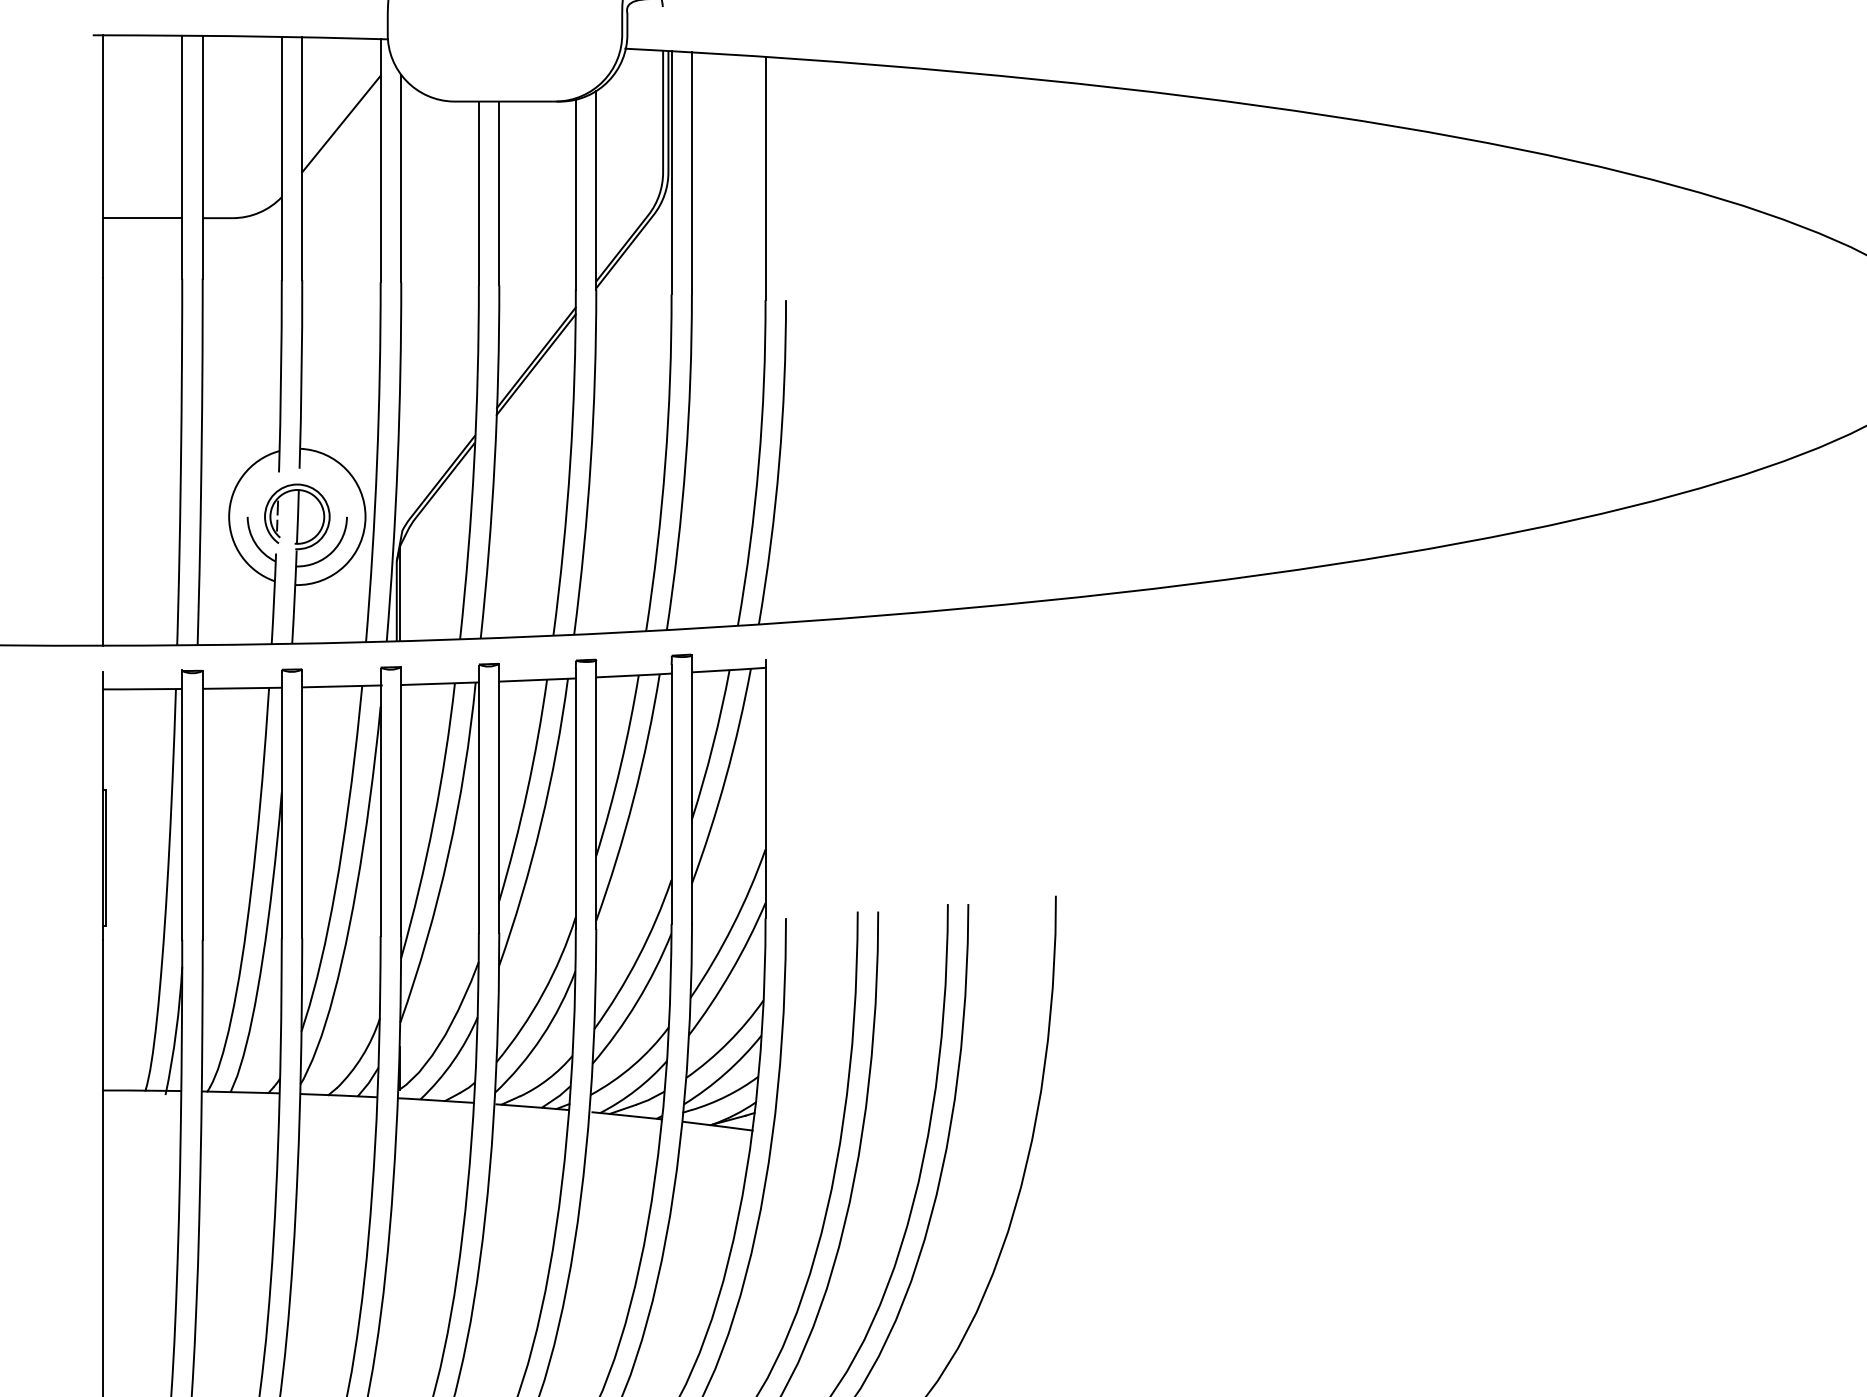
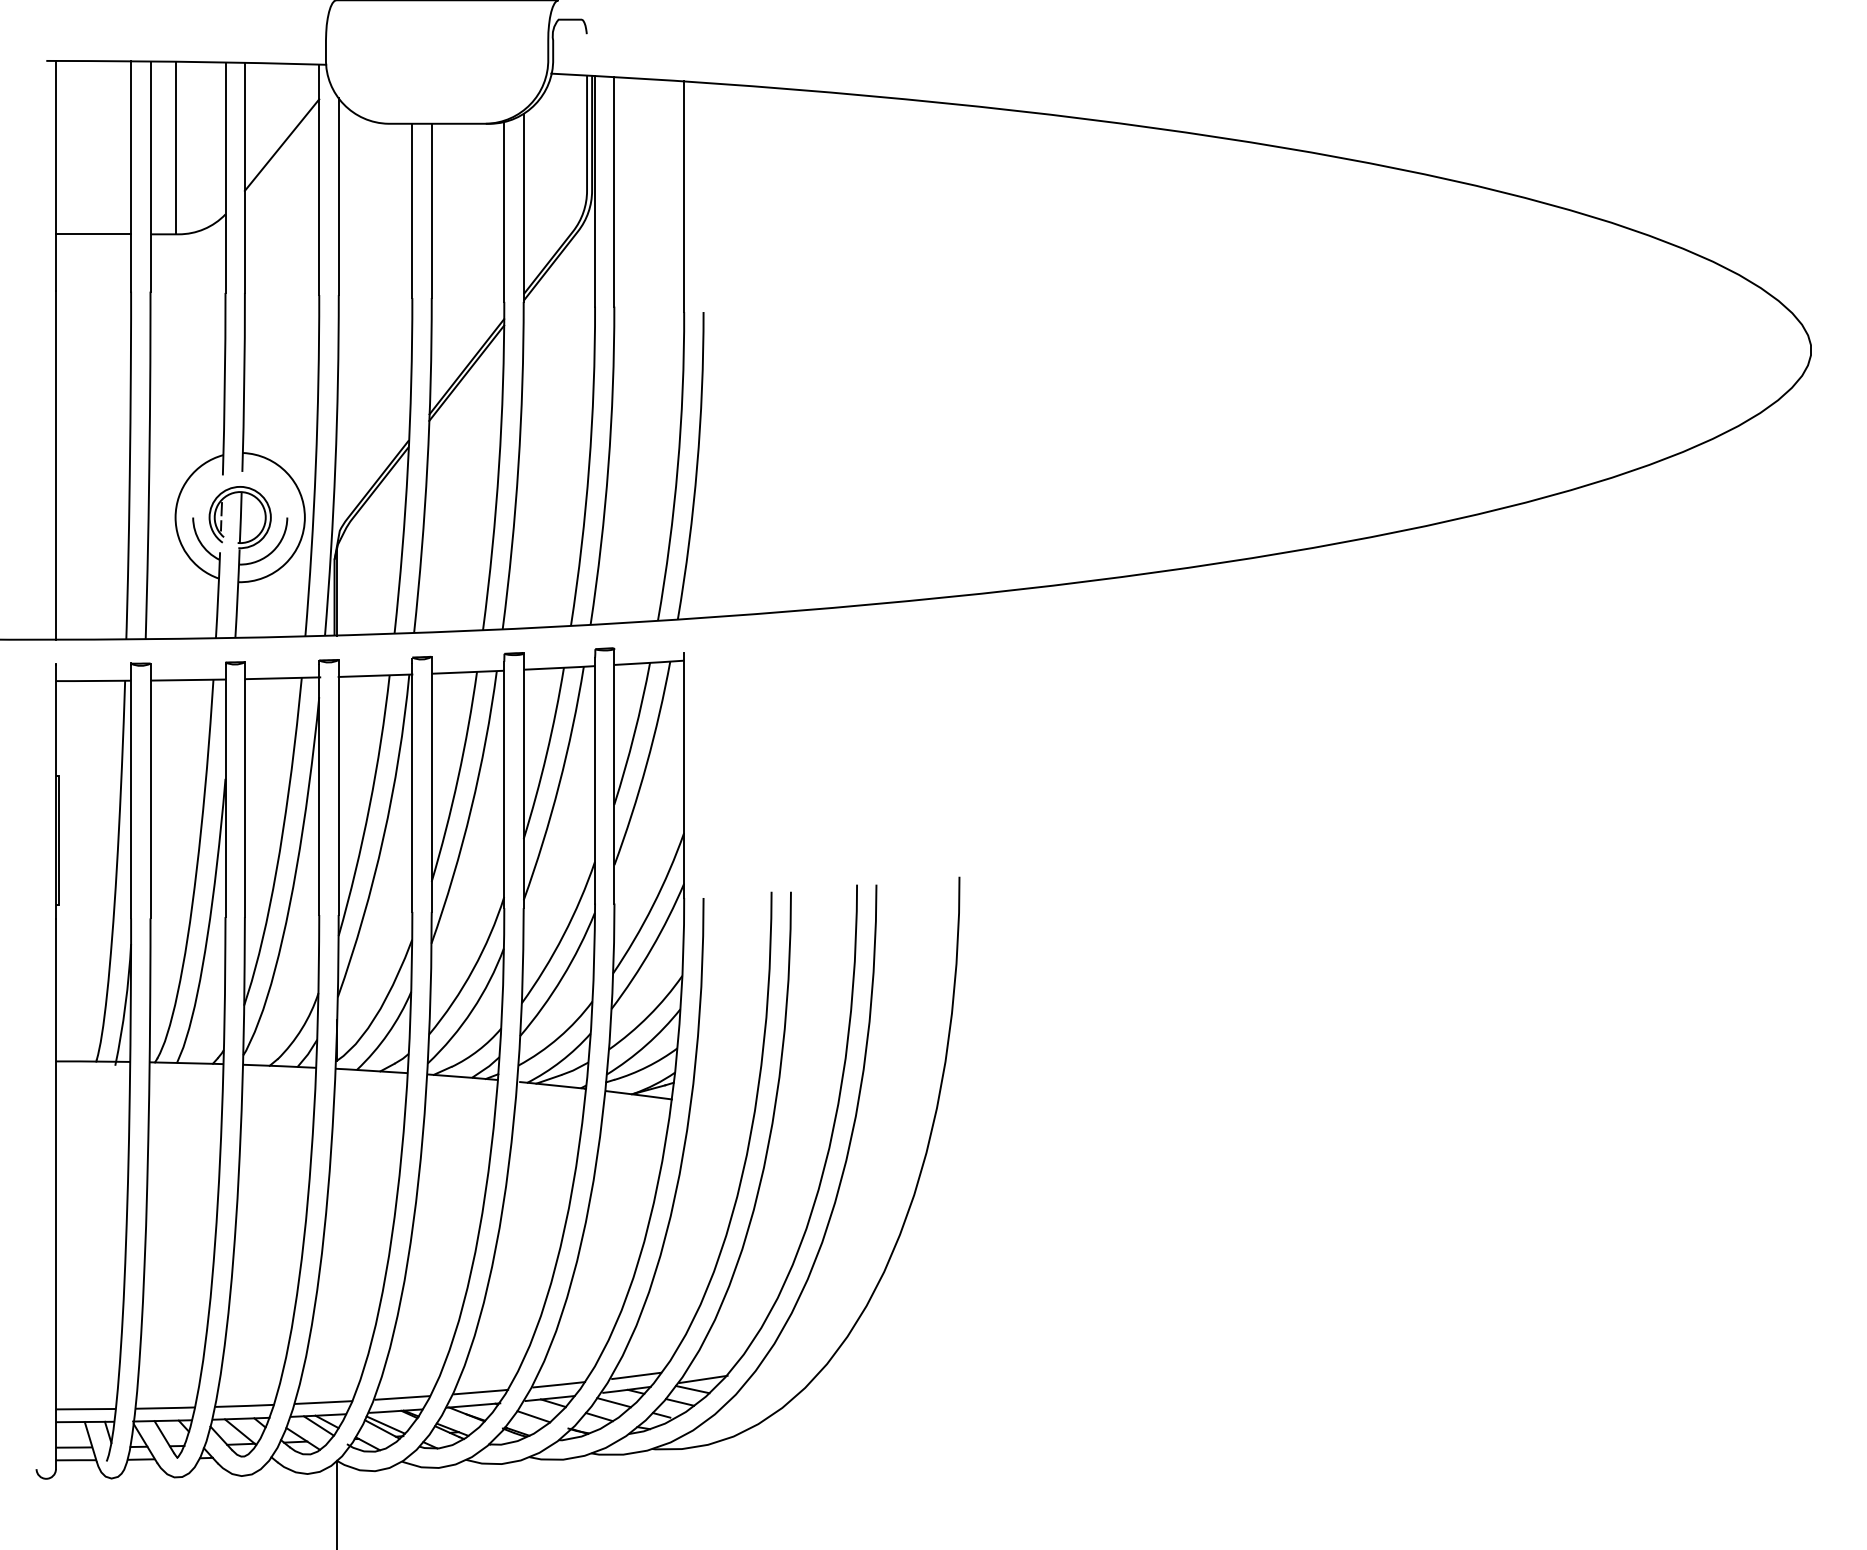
line: (229, 126) -> (175, 147), added

